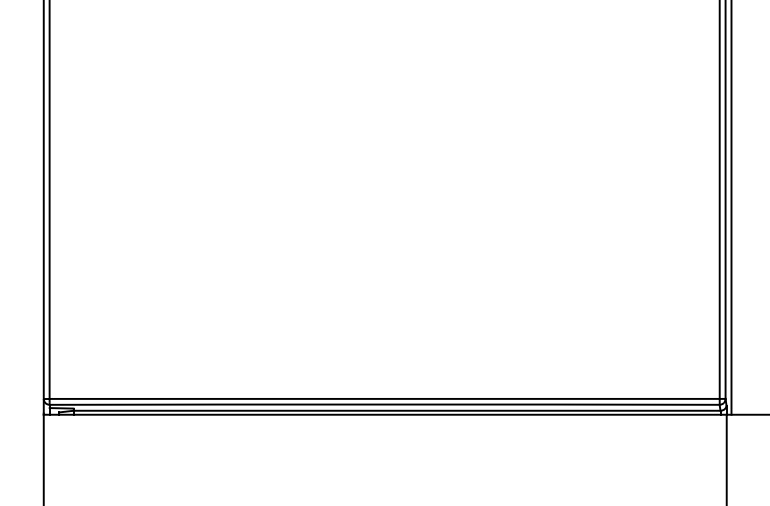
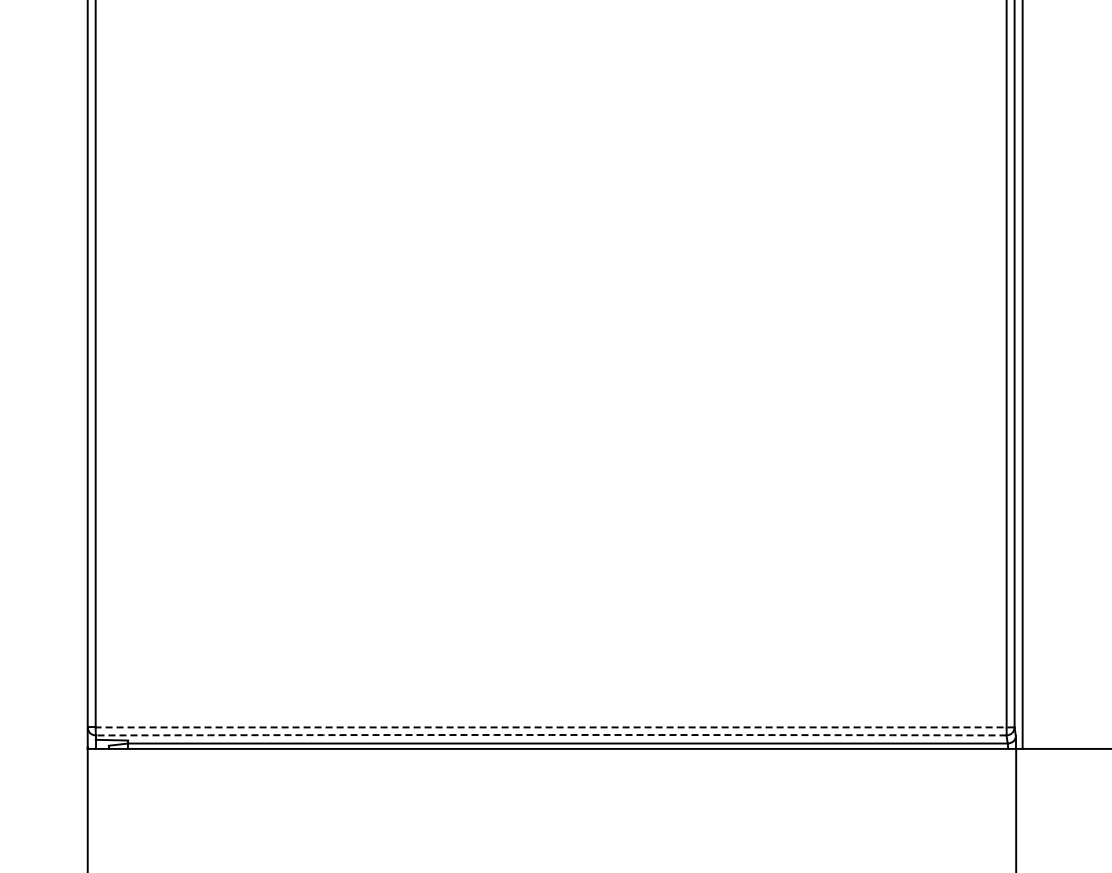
line: (387, 398) -> (554, 727), solid -> dashed
arc: (384, 404) -> (551, 734), solid -> dashed

